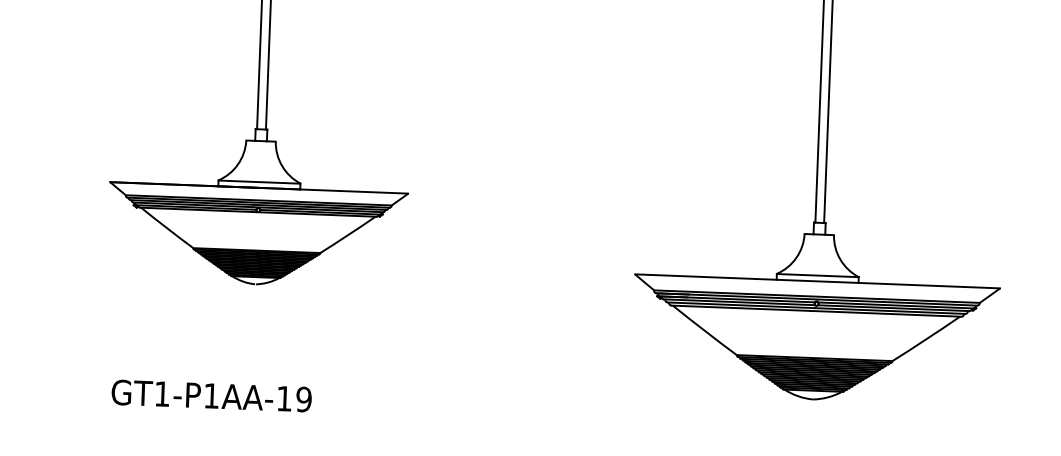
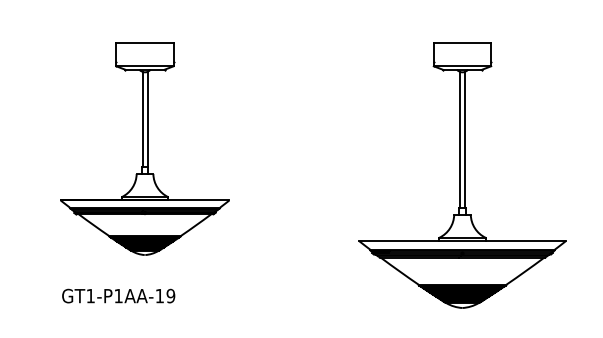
text: (211, 394) -> (118, 295), moved

